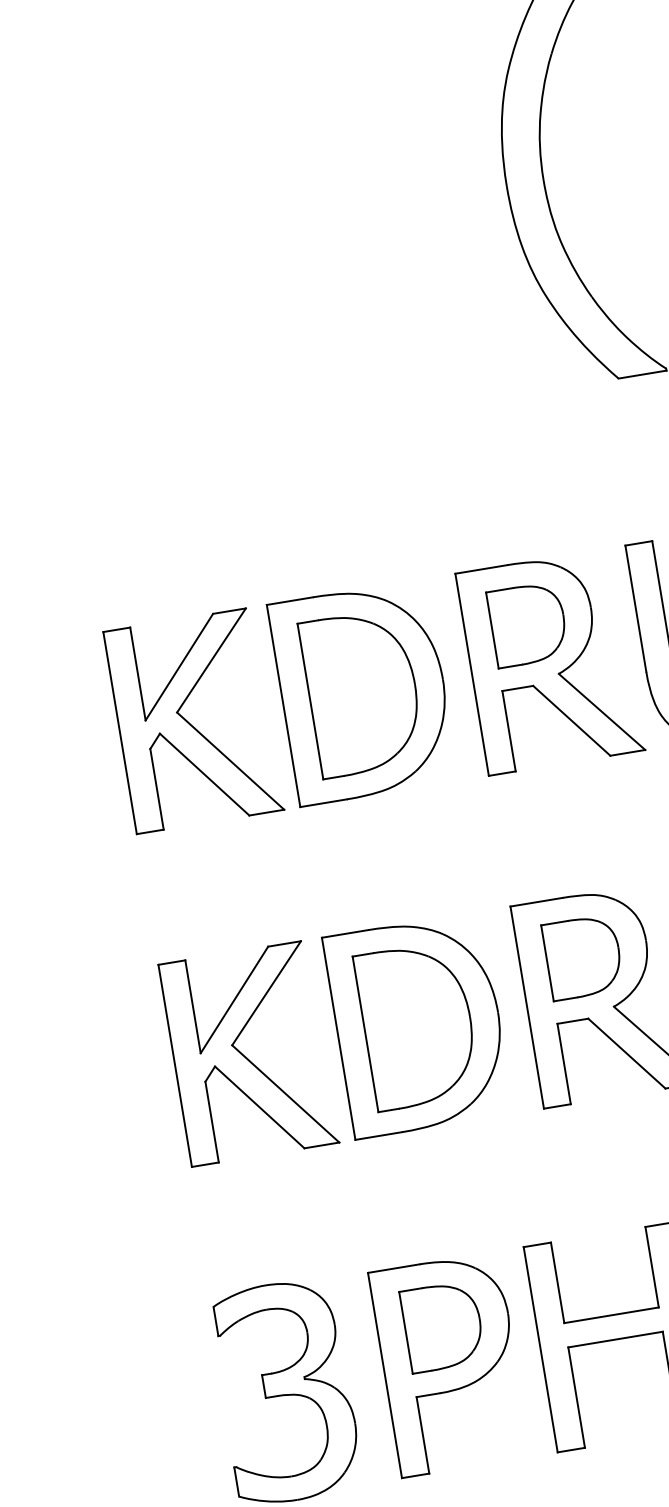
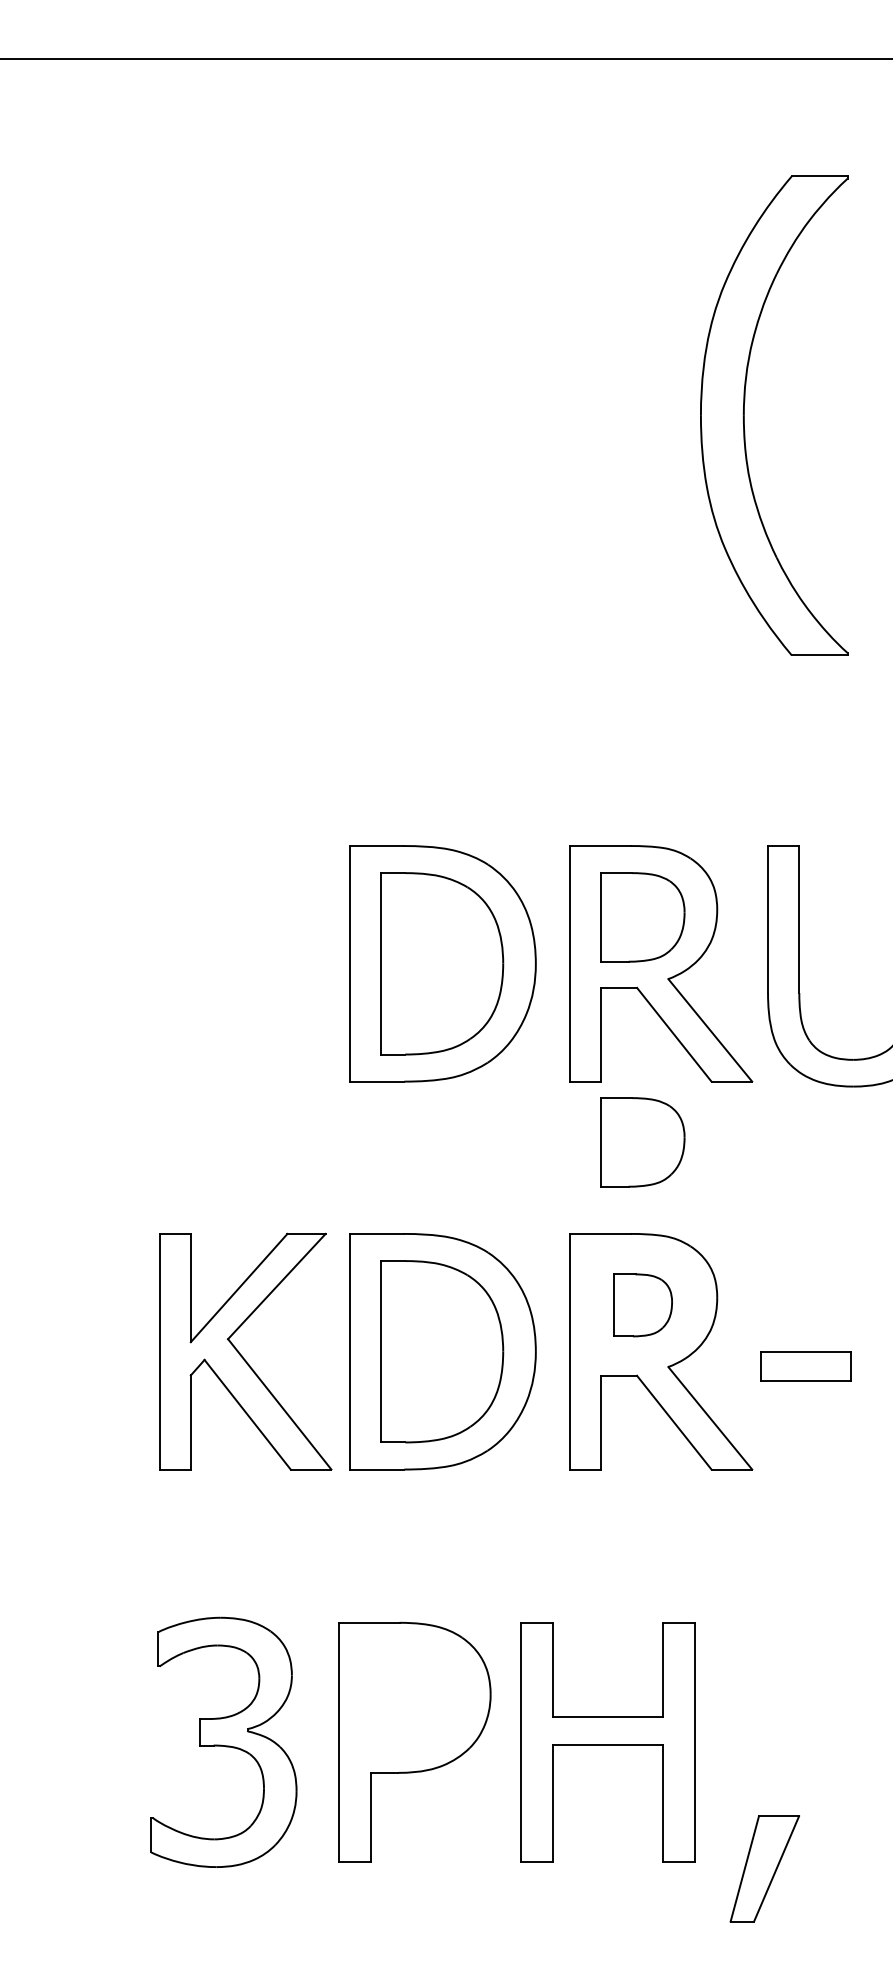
part: (193, 720) -> (245, 963), removed
part: (559, 817) -> (642, 1142), added
part: (582, 957) -> (642, 1305), size x0.7
part: (443, 1326) -> (414, 1697), removed

